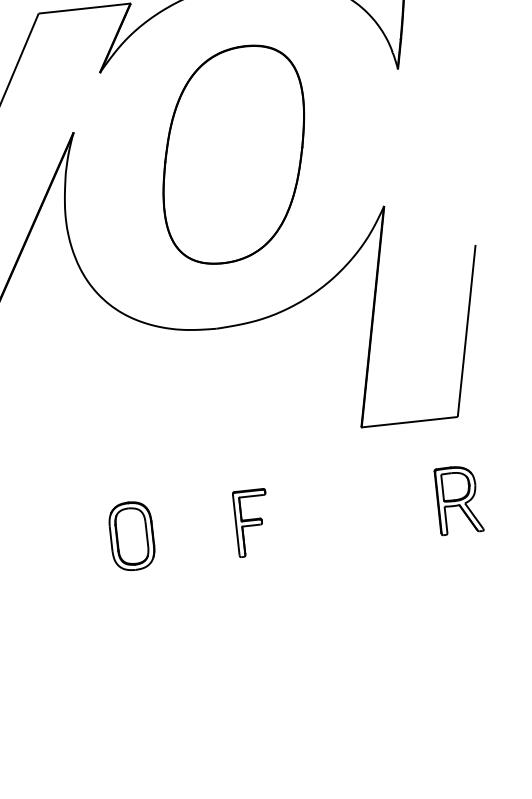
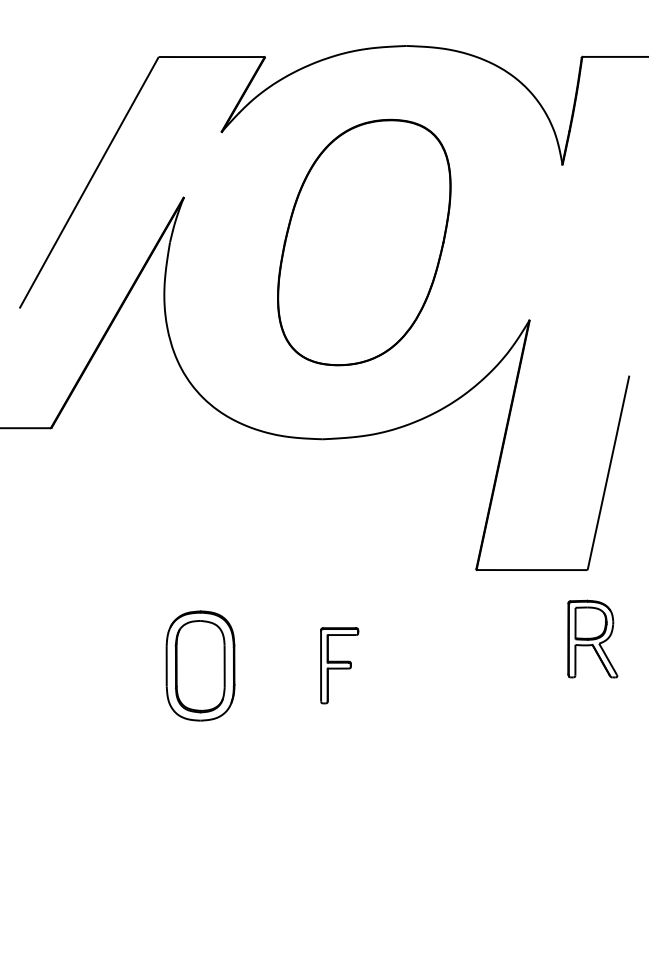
part: (458, 499) -> (592, 638), moved
part: (131, 535) -> (200, 665), size x1.4

